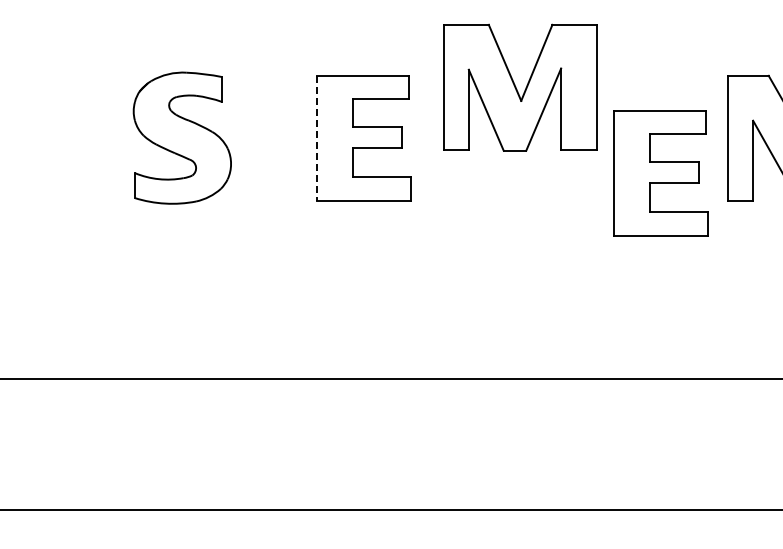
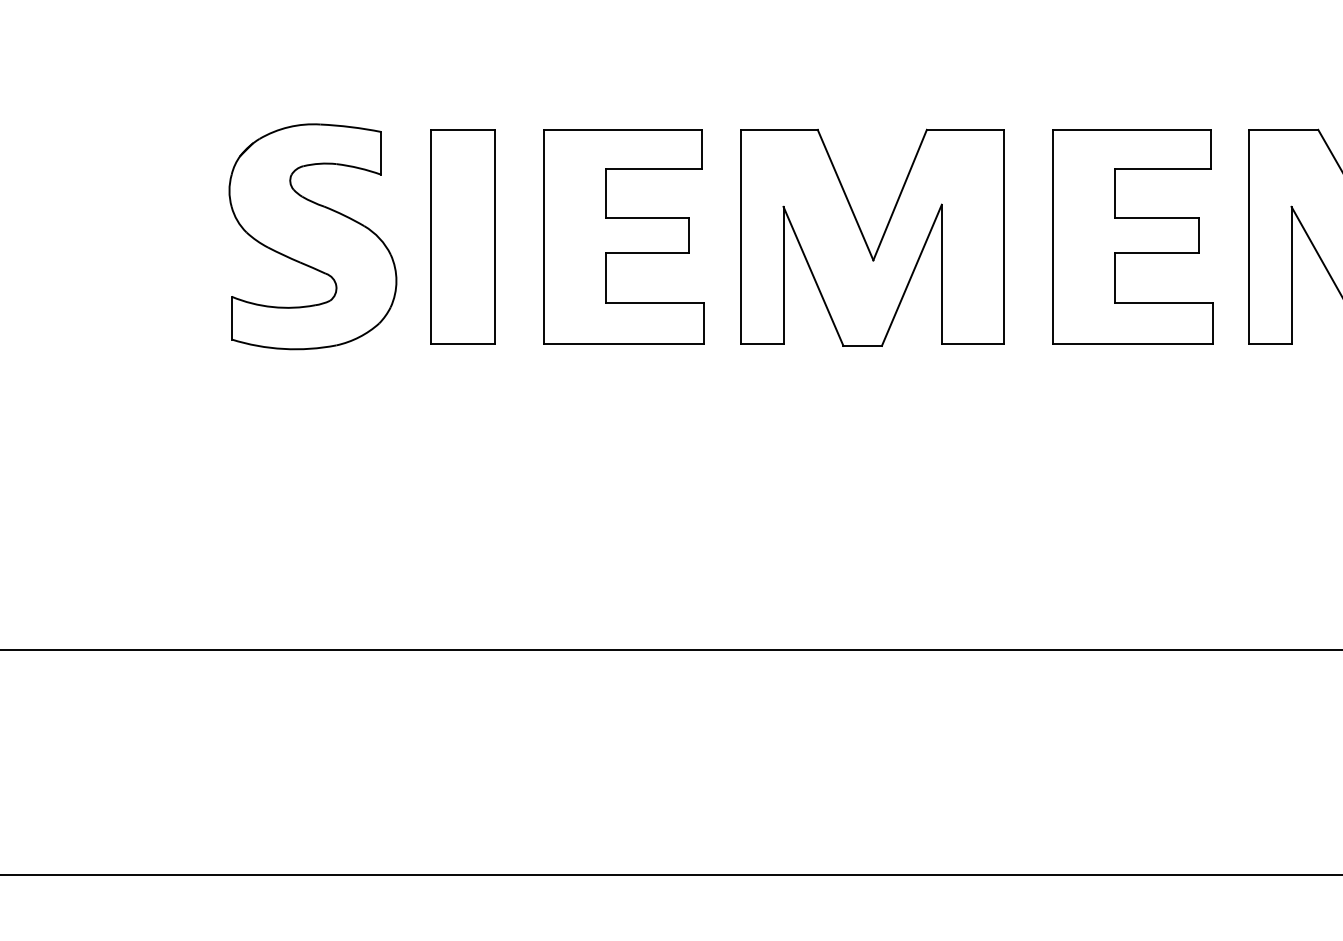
part: (520, 87) -> (872, 237), moved
part: (269, 138) -> (462, 237), added
line: (317, 138) -> (544, 237), dashed -> solid
part: (660, 173) -> (1132, 237), moved

